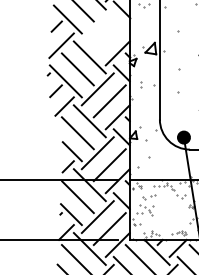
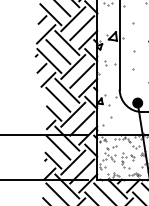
line: (97, 25) -> (73, 19), added
line: (109, 37) -> (81, 28), added
part: (171, 214) -> (128, 160), added

